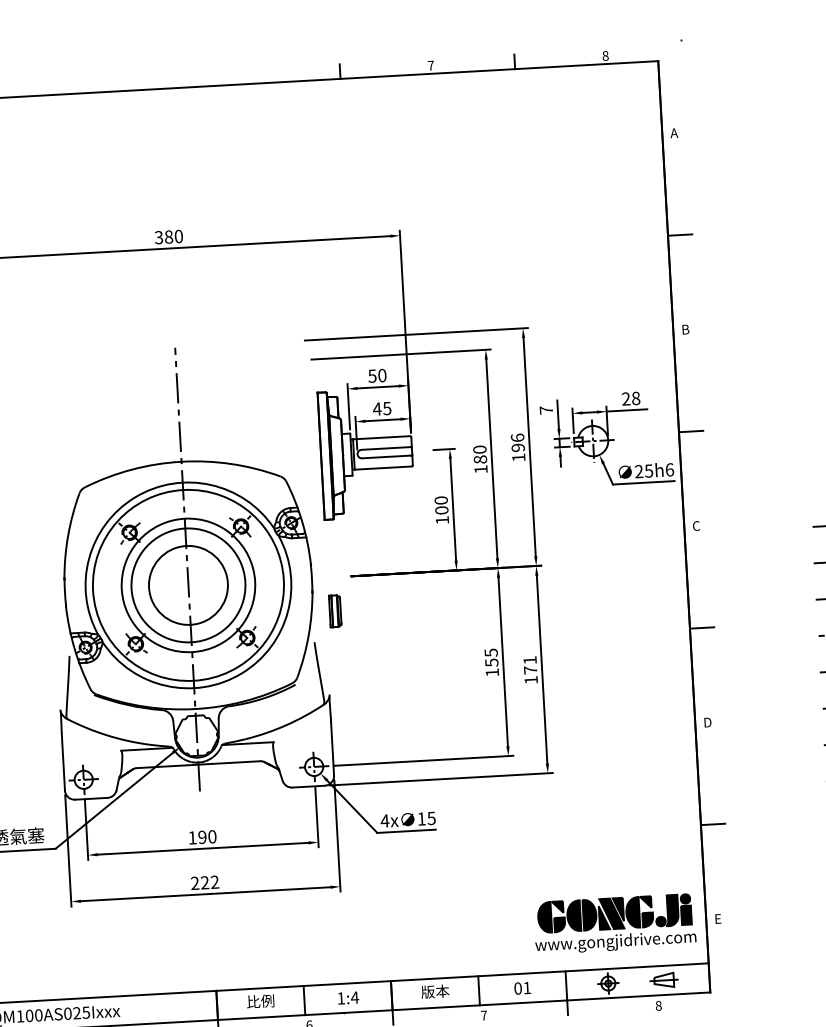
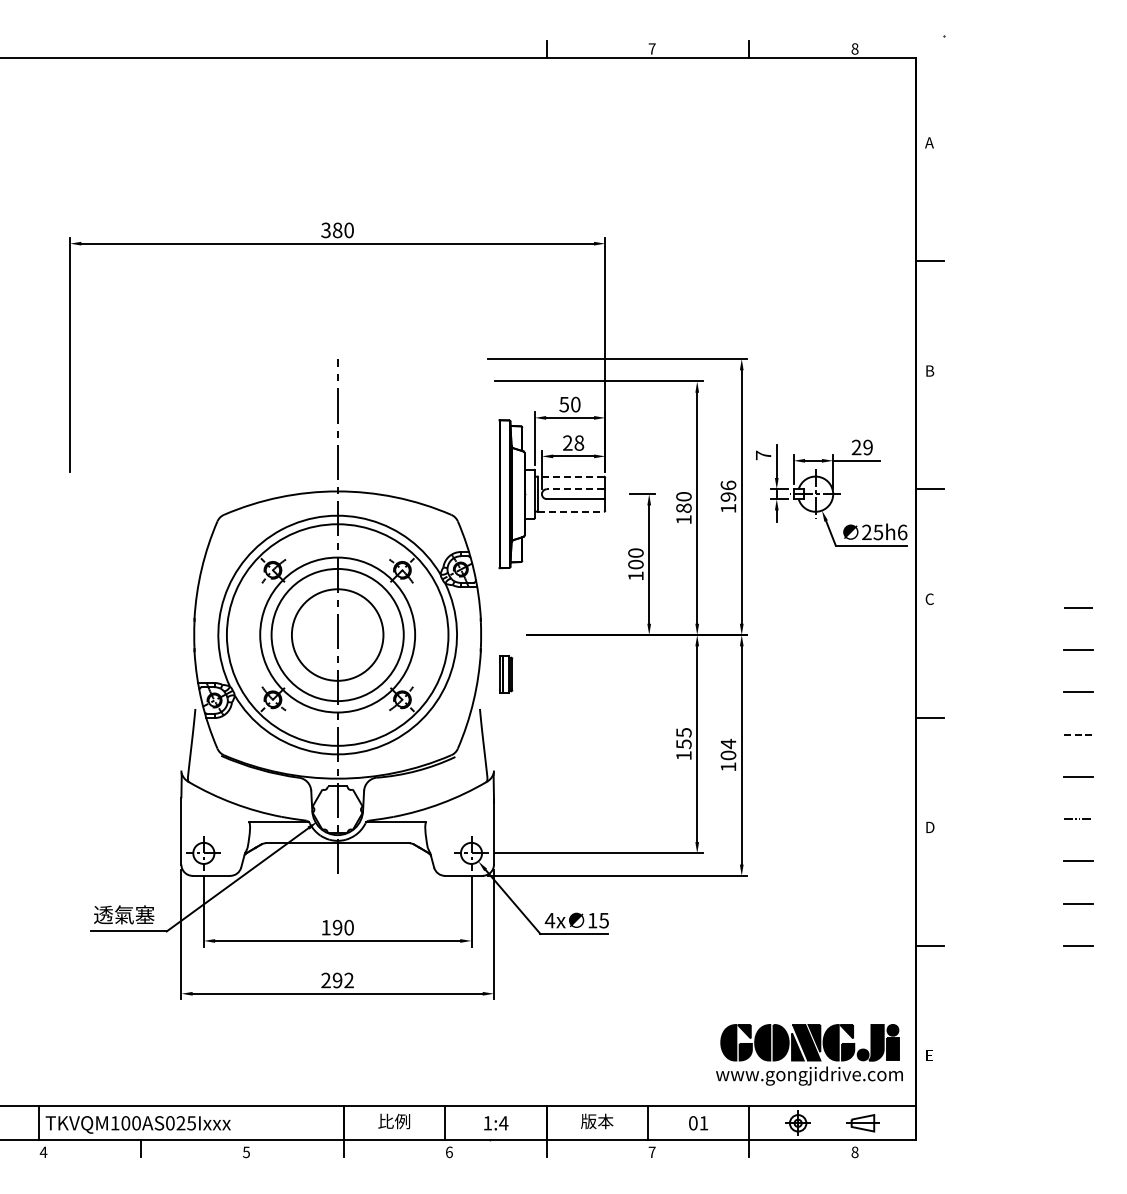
text: (635, 398) -> (867, 447), 28 -> 29
text: (382, 408) -> (573, 442), 45 -> 28
line: (381, 437) -> (570, 476), solid -> dashed
line: (386, 448) -> (575, 489), solid -> dashed
line: (383, 467) -> (571, 511), solid -> dashed
text: (530, 665) -> (728, 749), 171 -> 104
text: (204, 882) -> (337, 980), 222 -> 292

